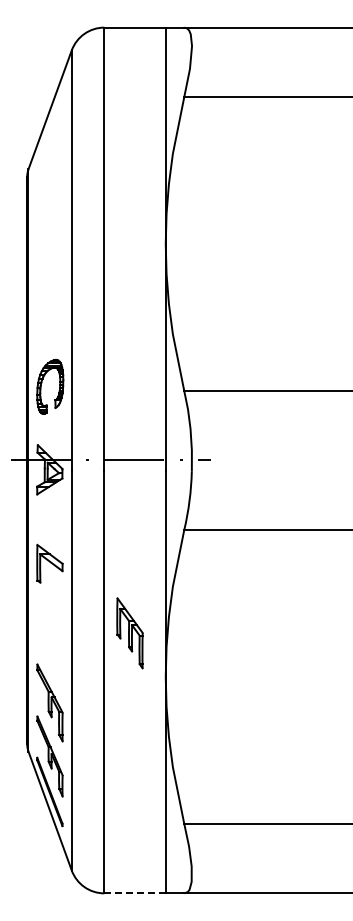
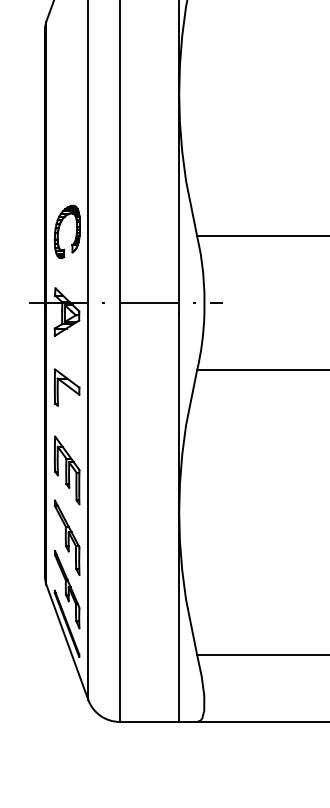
part: (49, 563) -> (66, 387), moved
part: (129, 633) -> (66, 470), moved
line: (135, 893) -> (149, 722), dashed -> solid

